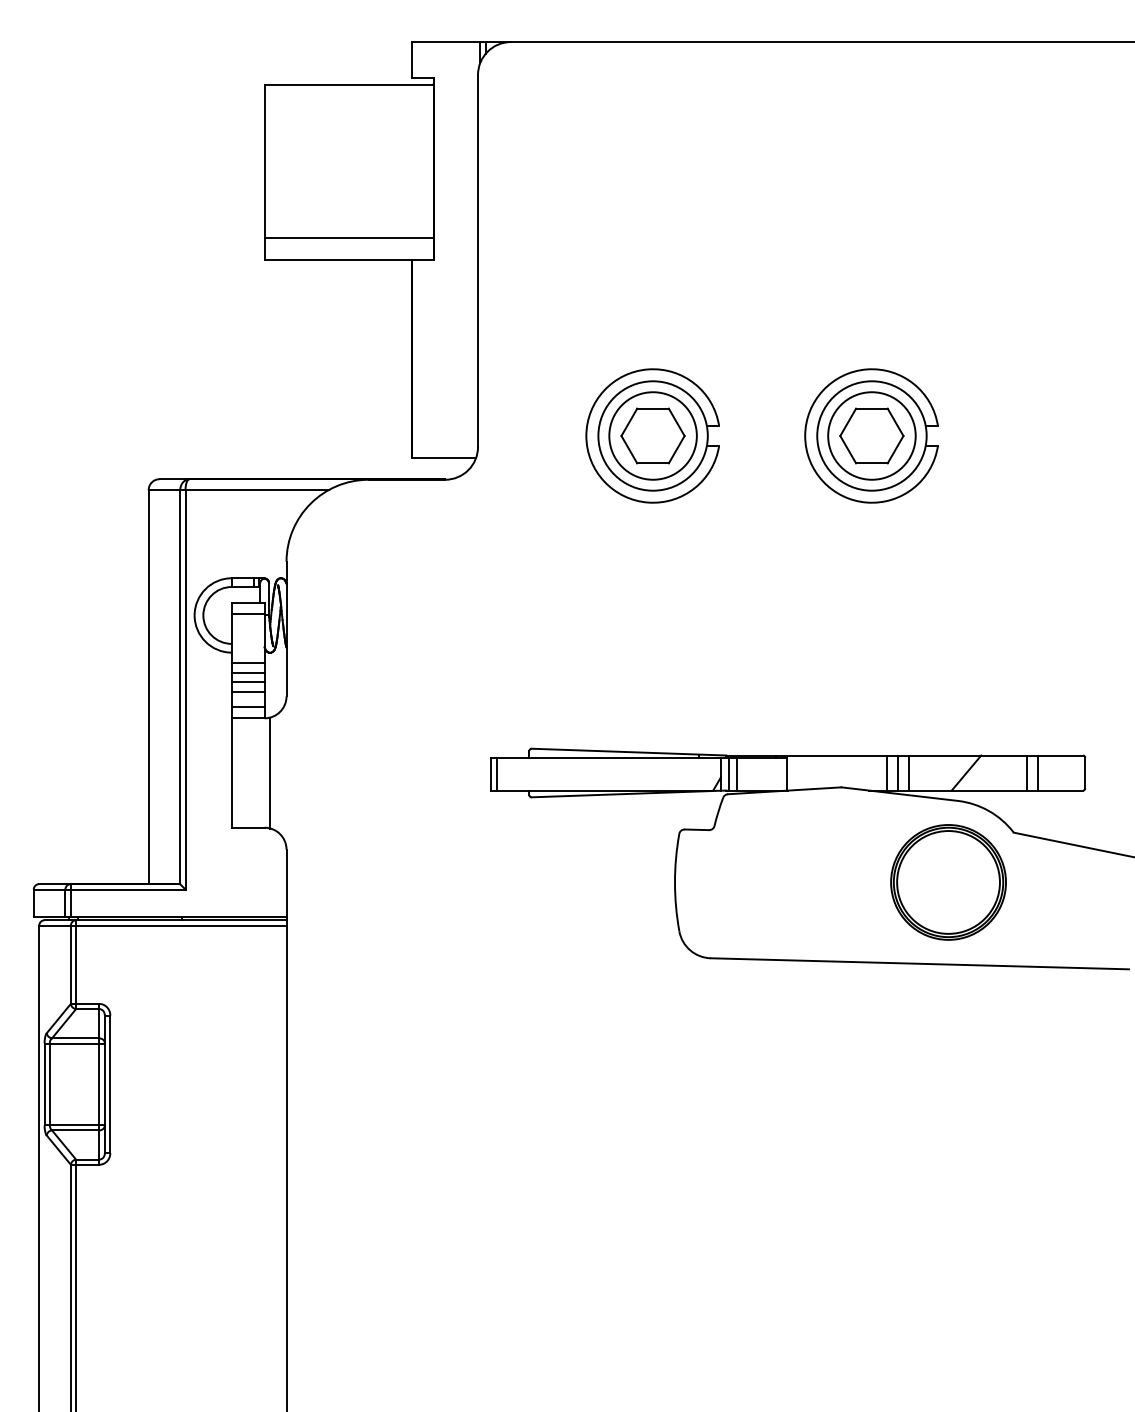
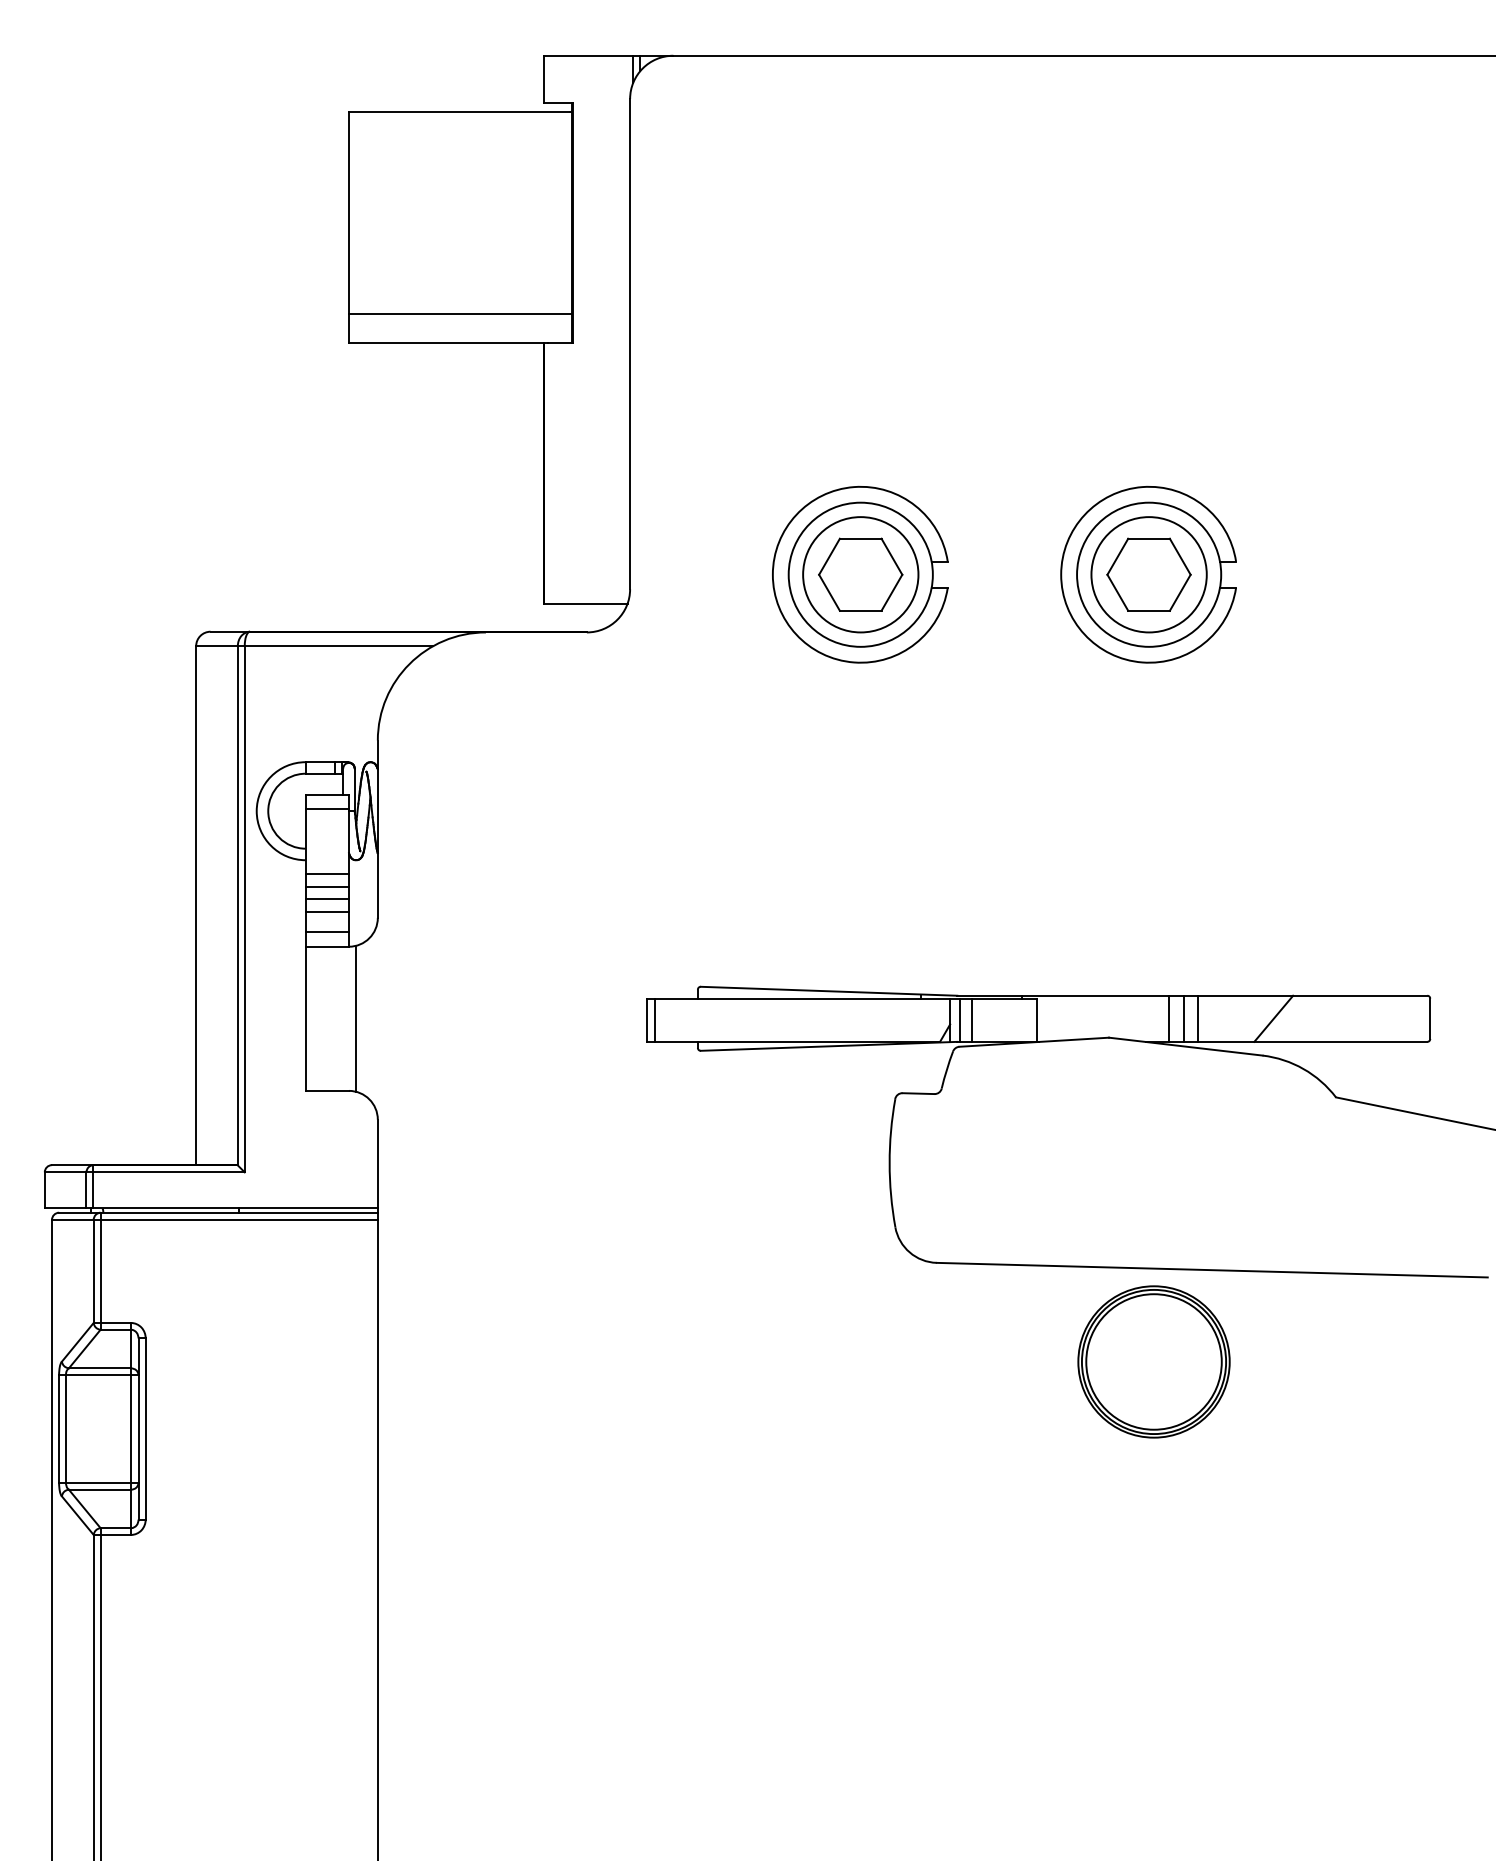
line: (1027, 772) -> (1353, 1018), removed
line: (1038, 772) -> (1368, 1018), removed
part: (948, 882) -> (1153, 1361), moved

